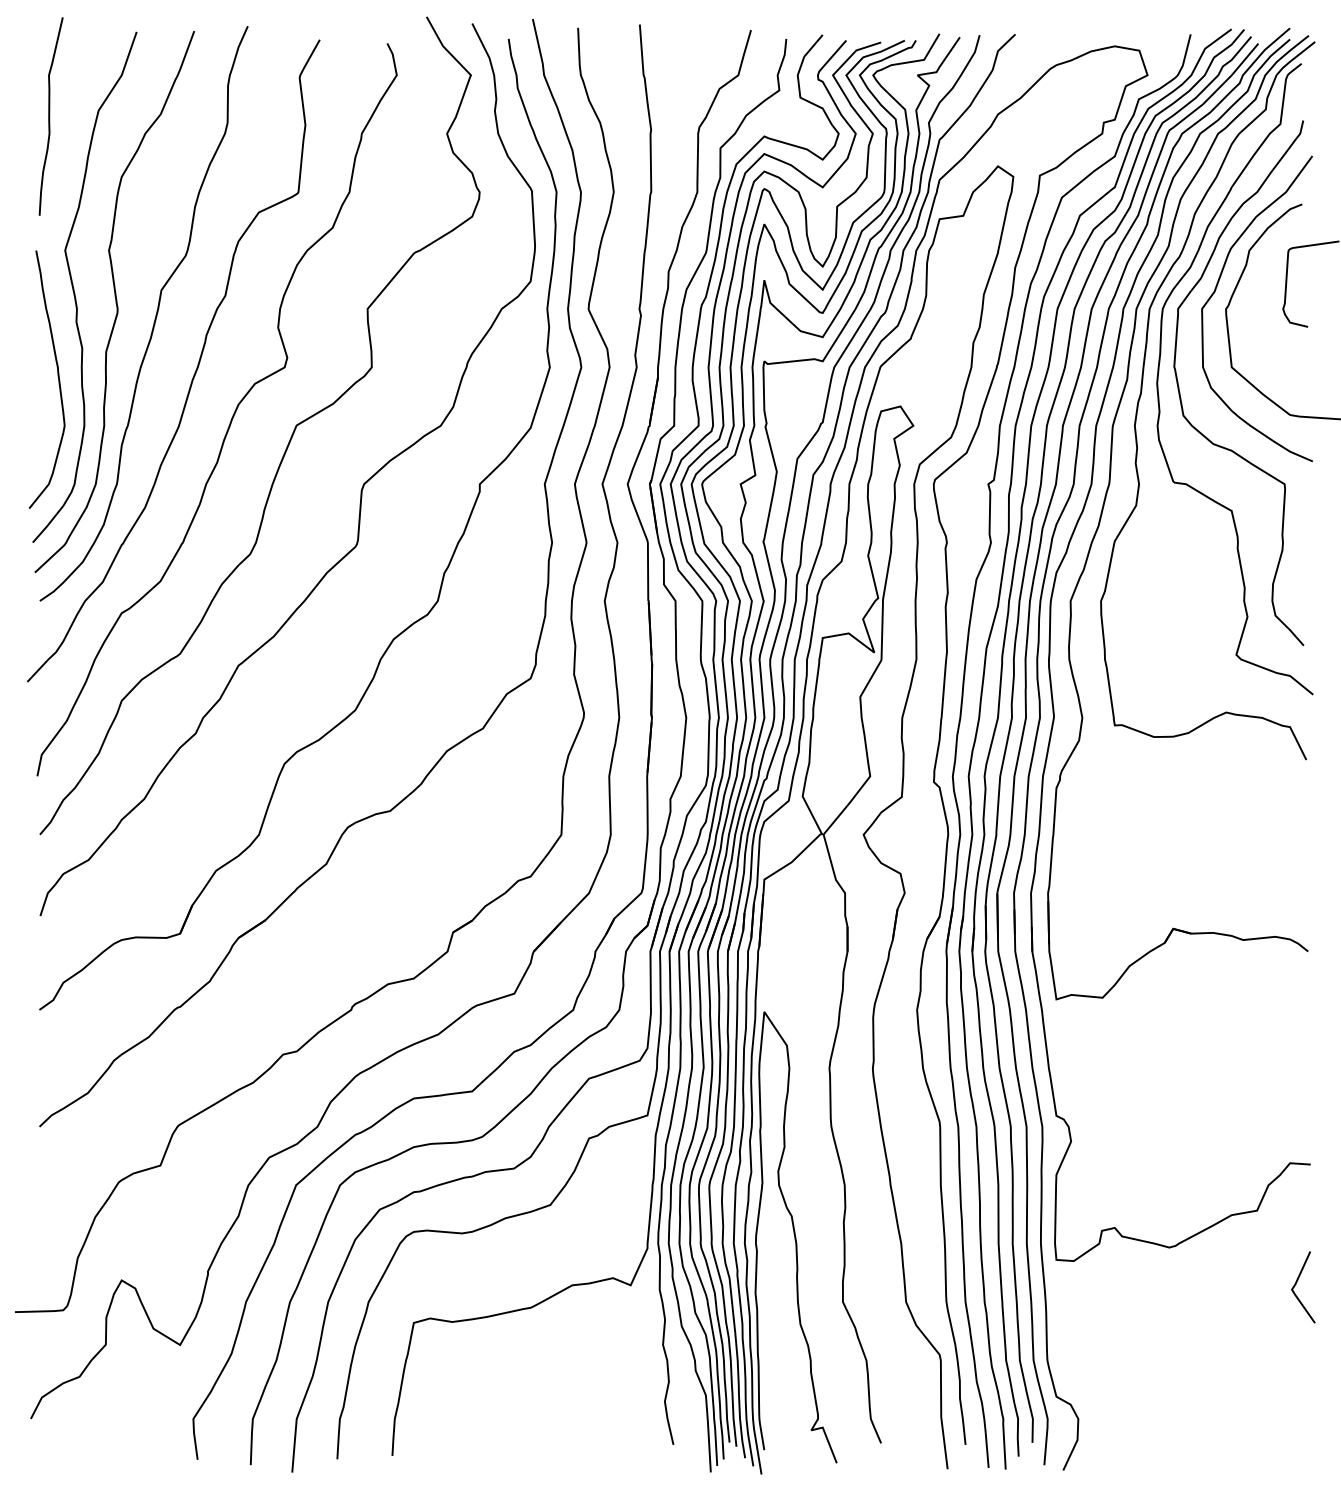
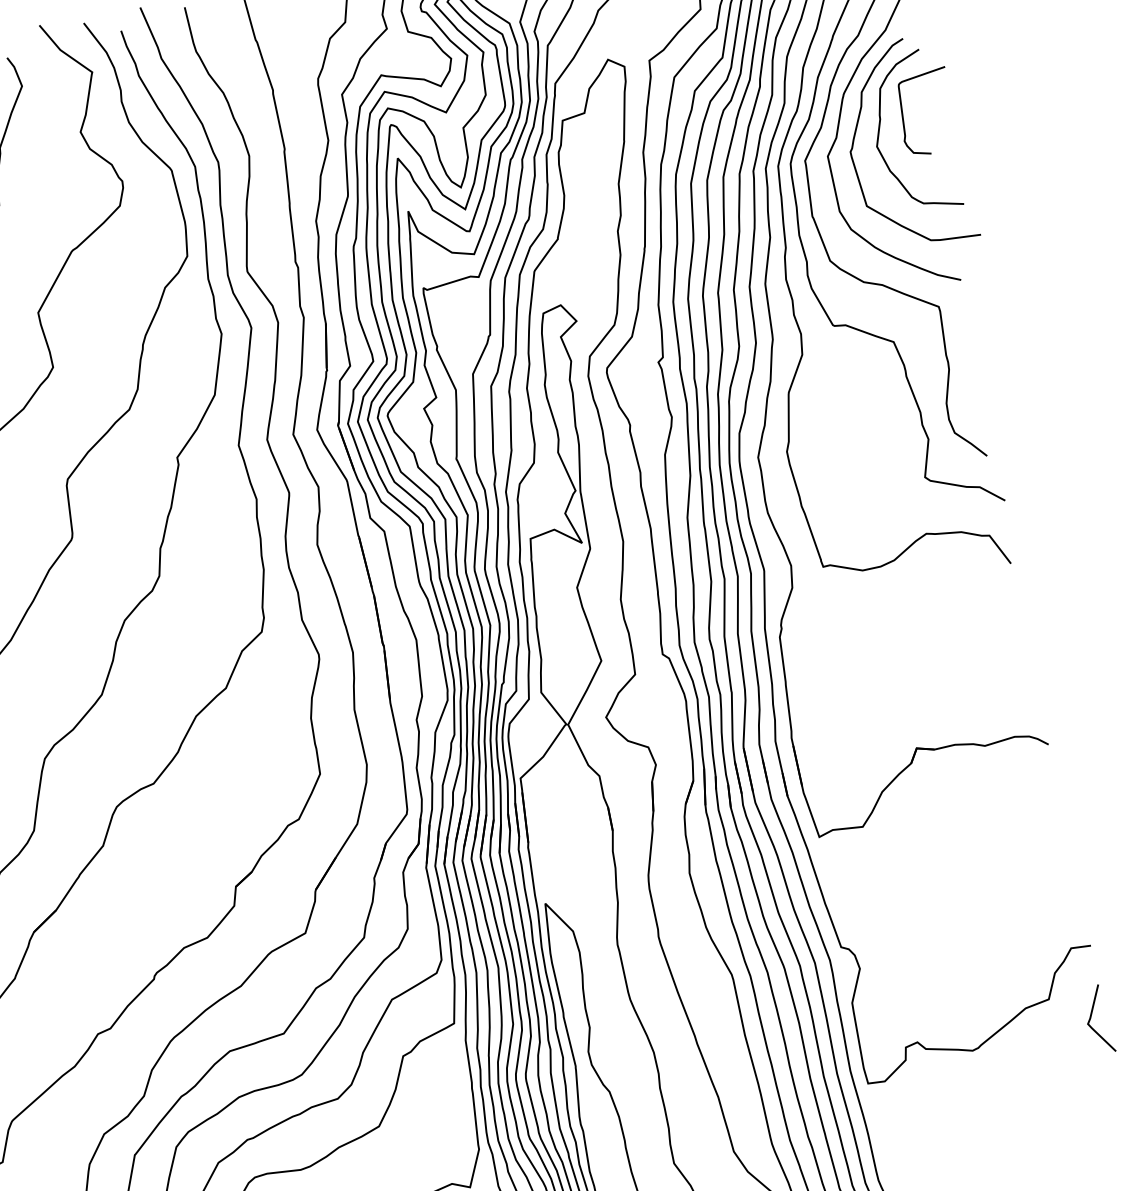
curve: (1261, 289) -> (880, 126), added
line: (1296, 1284) -> (1091, 1018), moved

